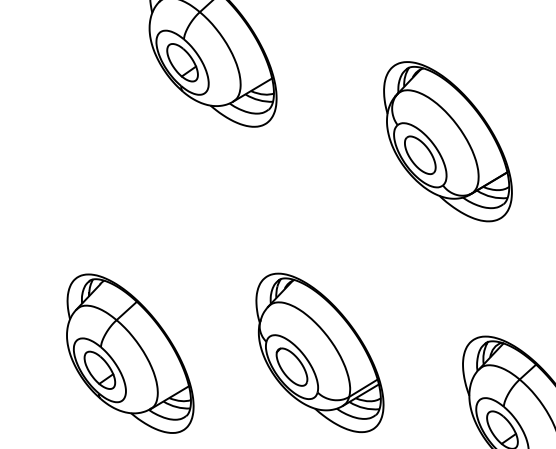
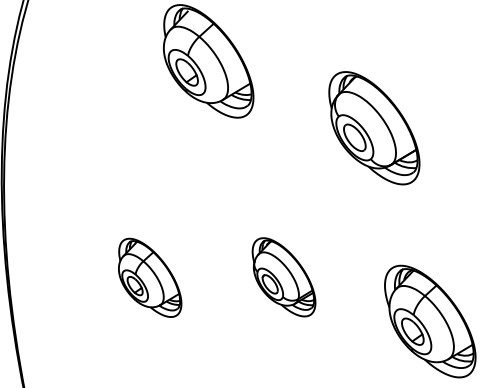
part: (129, 353) -> (149, 277), size x0.7
part: (319, 353) -> (283, 277), size x0.7

